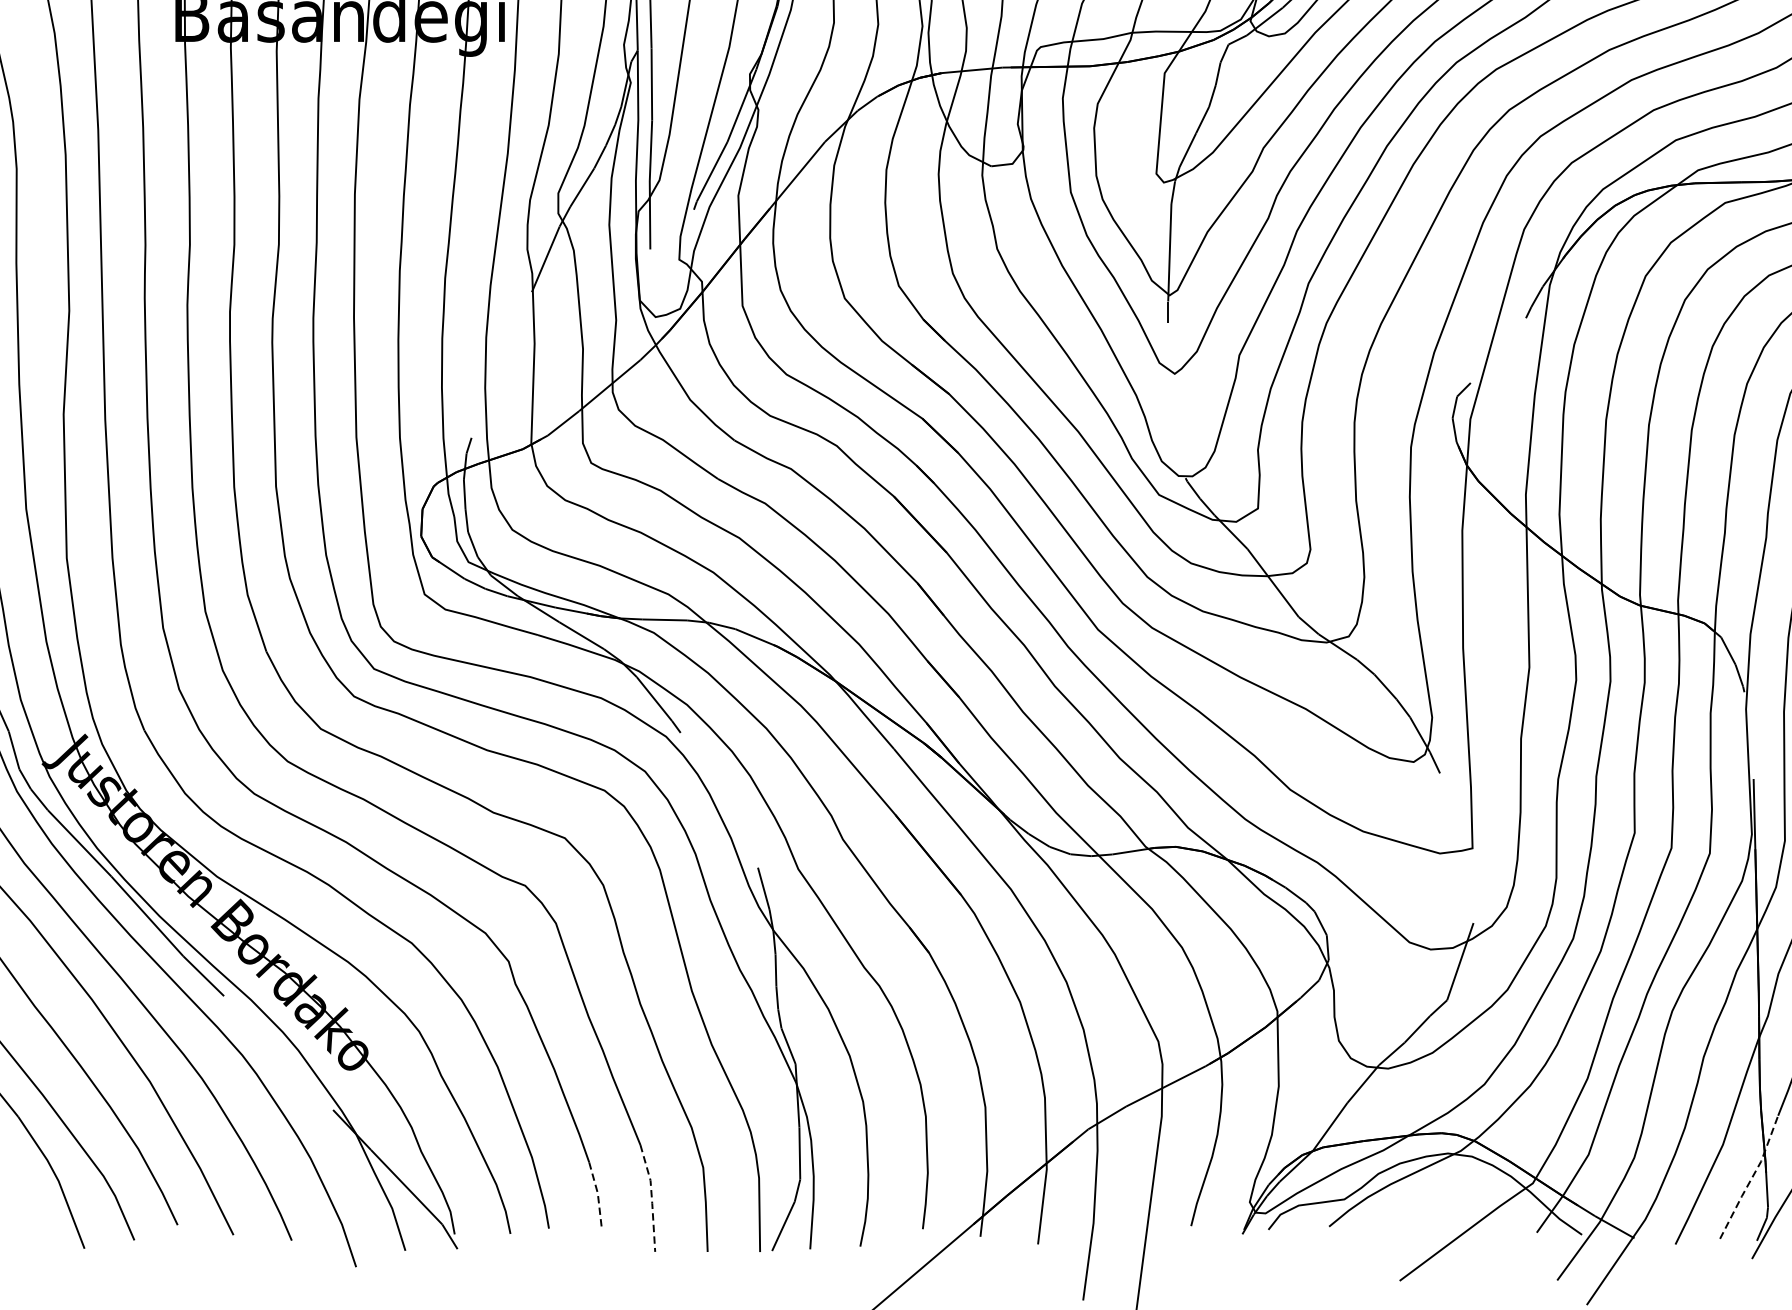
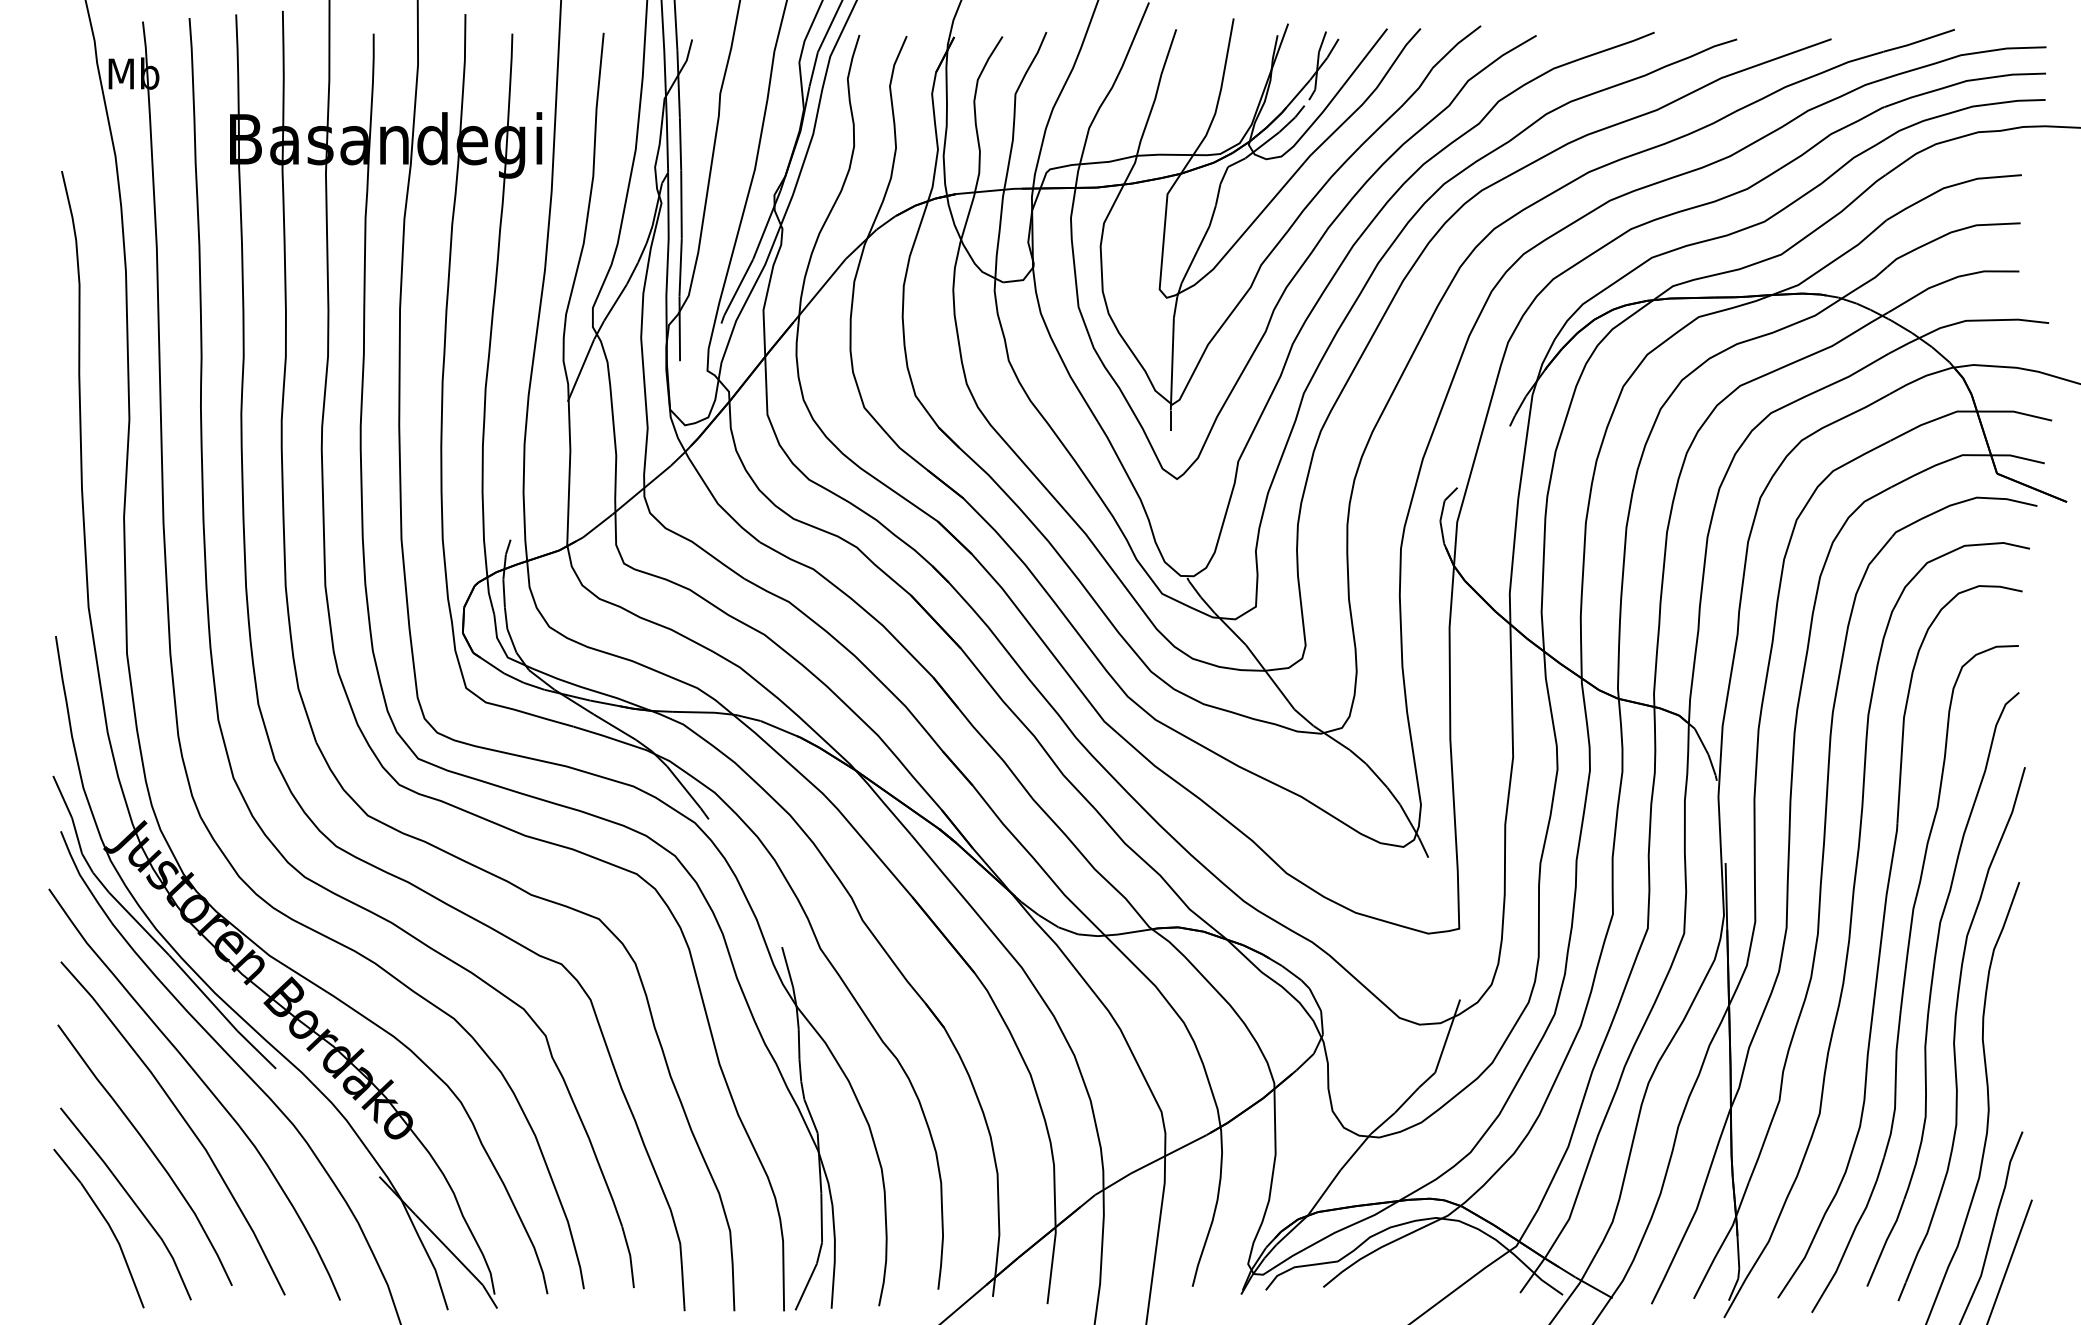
line: (1752, 1178) -> (1724, 1241), dashed -> solid
line: (598, 1194) -> (630, 1256), dashed -> solid
line: (651, 1198) -> (681, 1260), dashed -> solid

